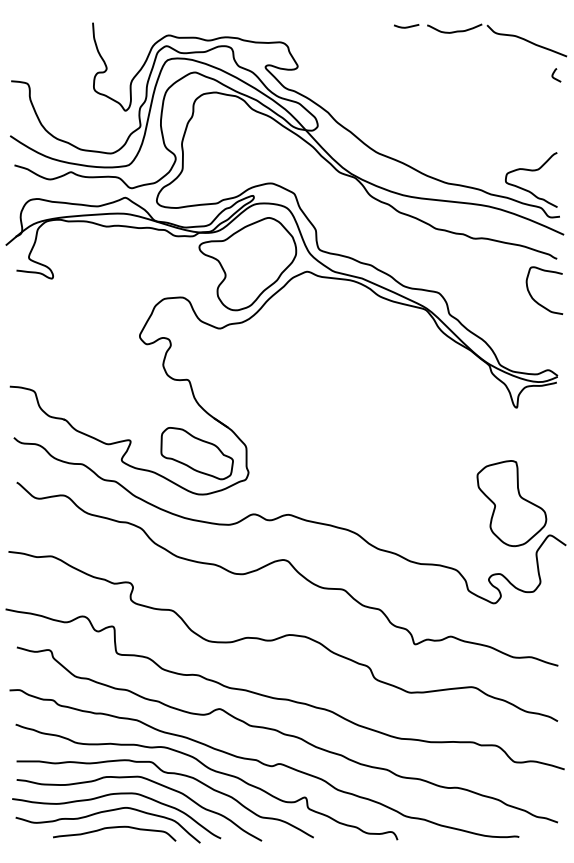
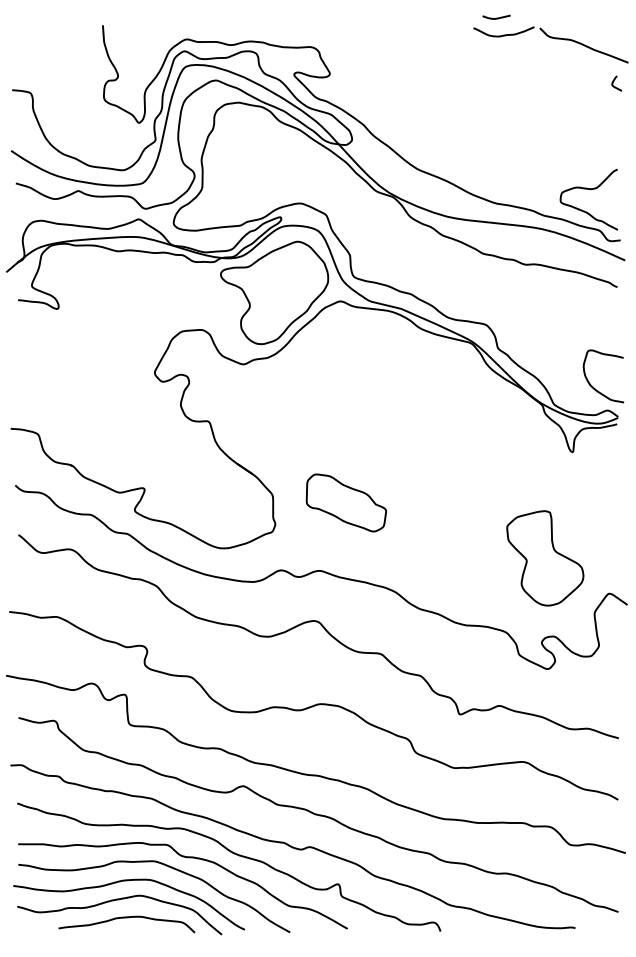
curve: (406, 26) -> (496, 17), moved
curve: (535, 299) -> (593, 386), moved
part: (196, 453) -> (345, 502), moved
part: (512, 503) -> (545, 558), moved

